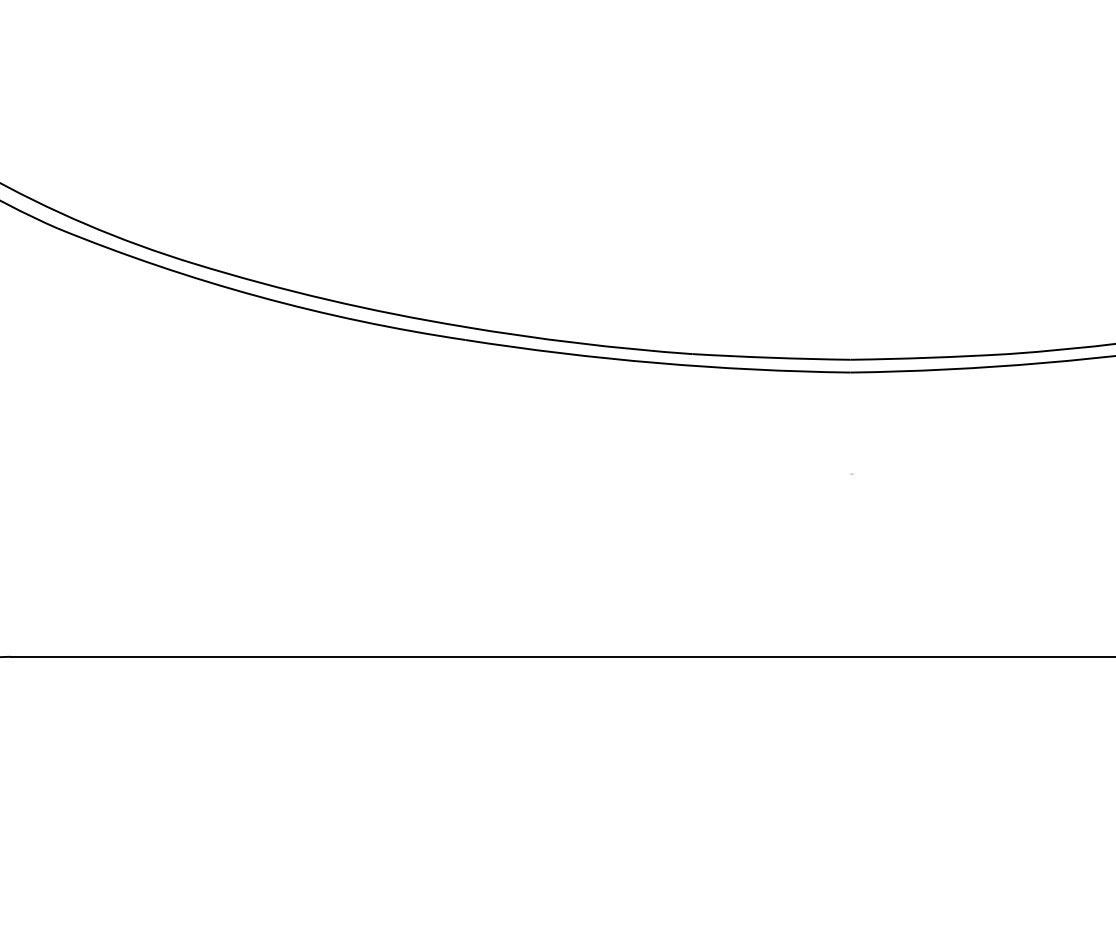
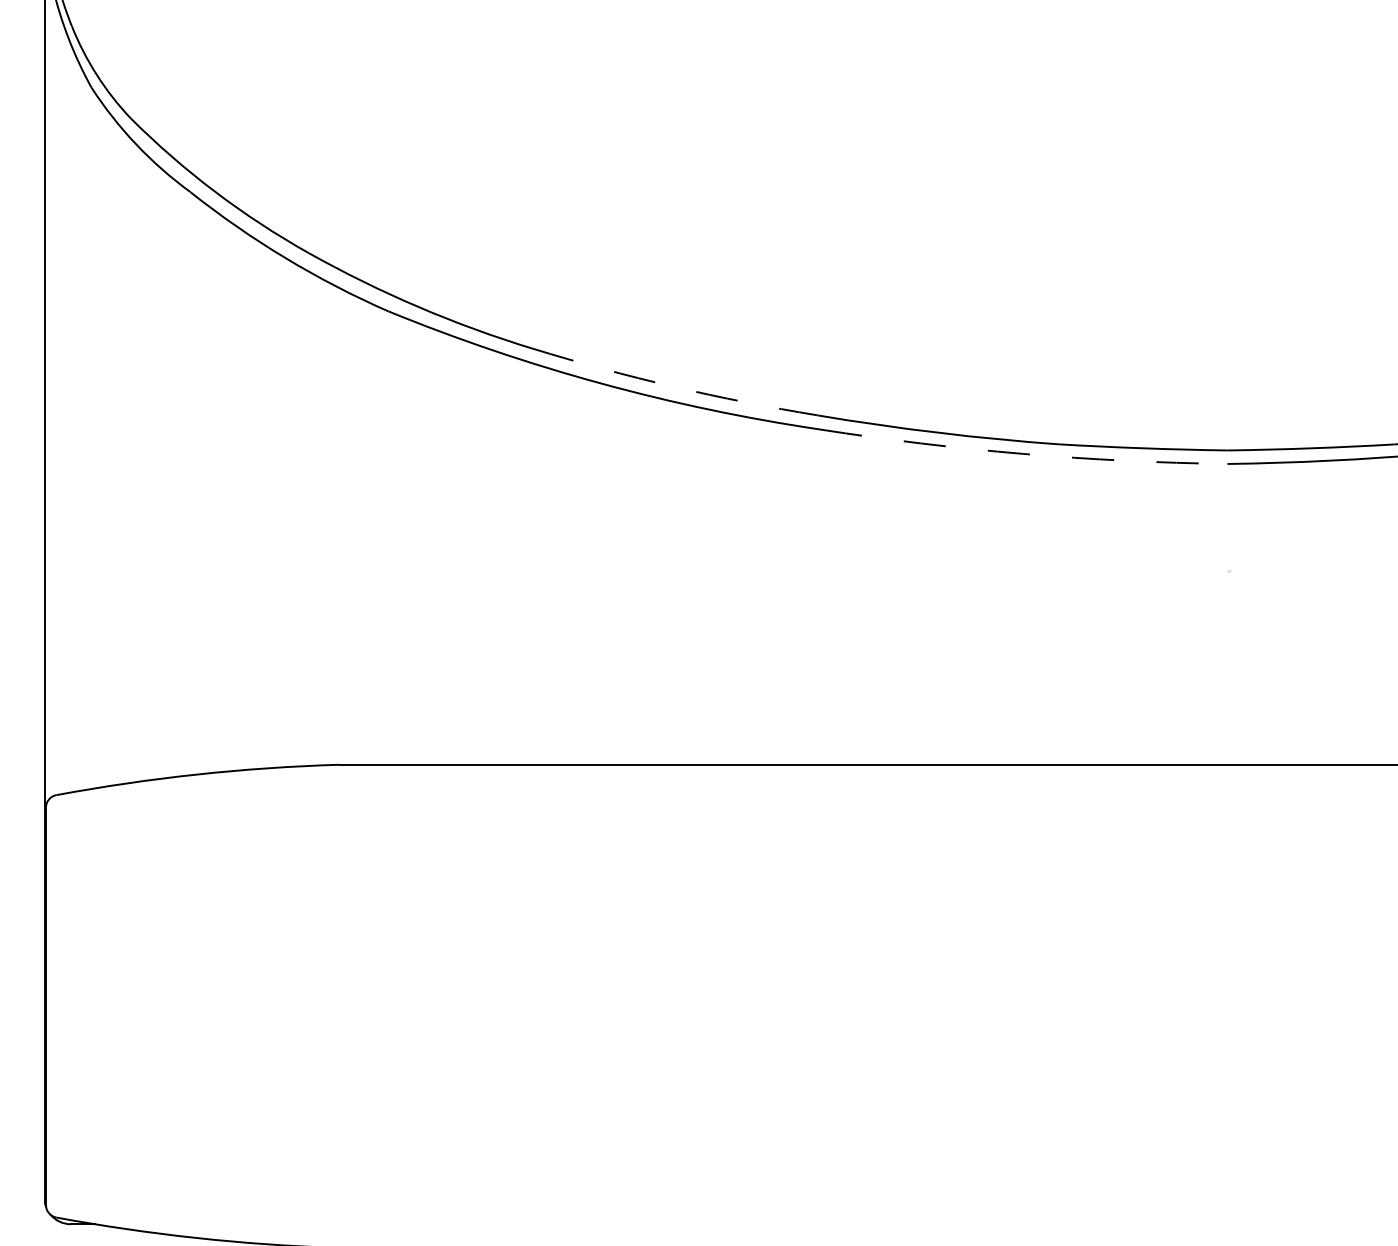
arc: (327, 299) -> (674, 386), solid -> dashed
arc: (657, 362) -> (1023, 453), solid -> dashed

